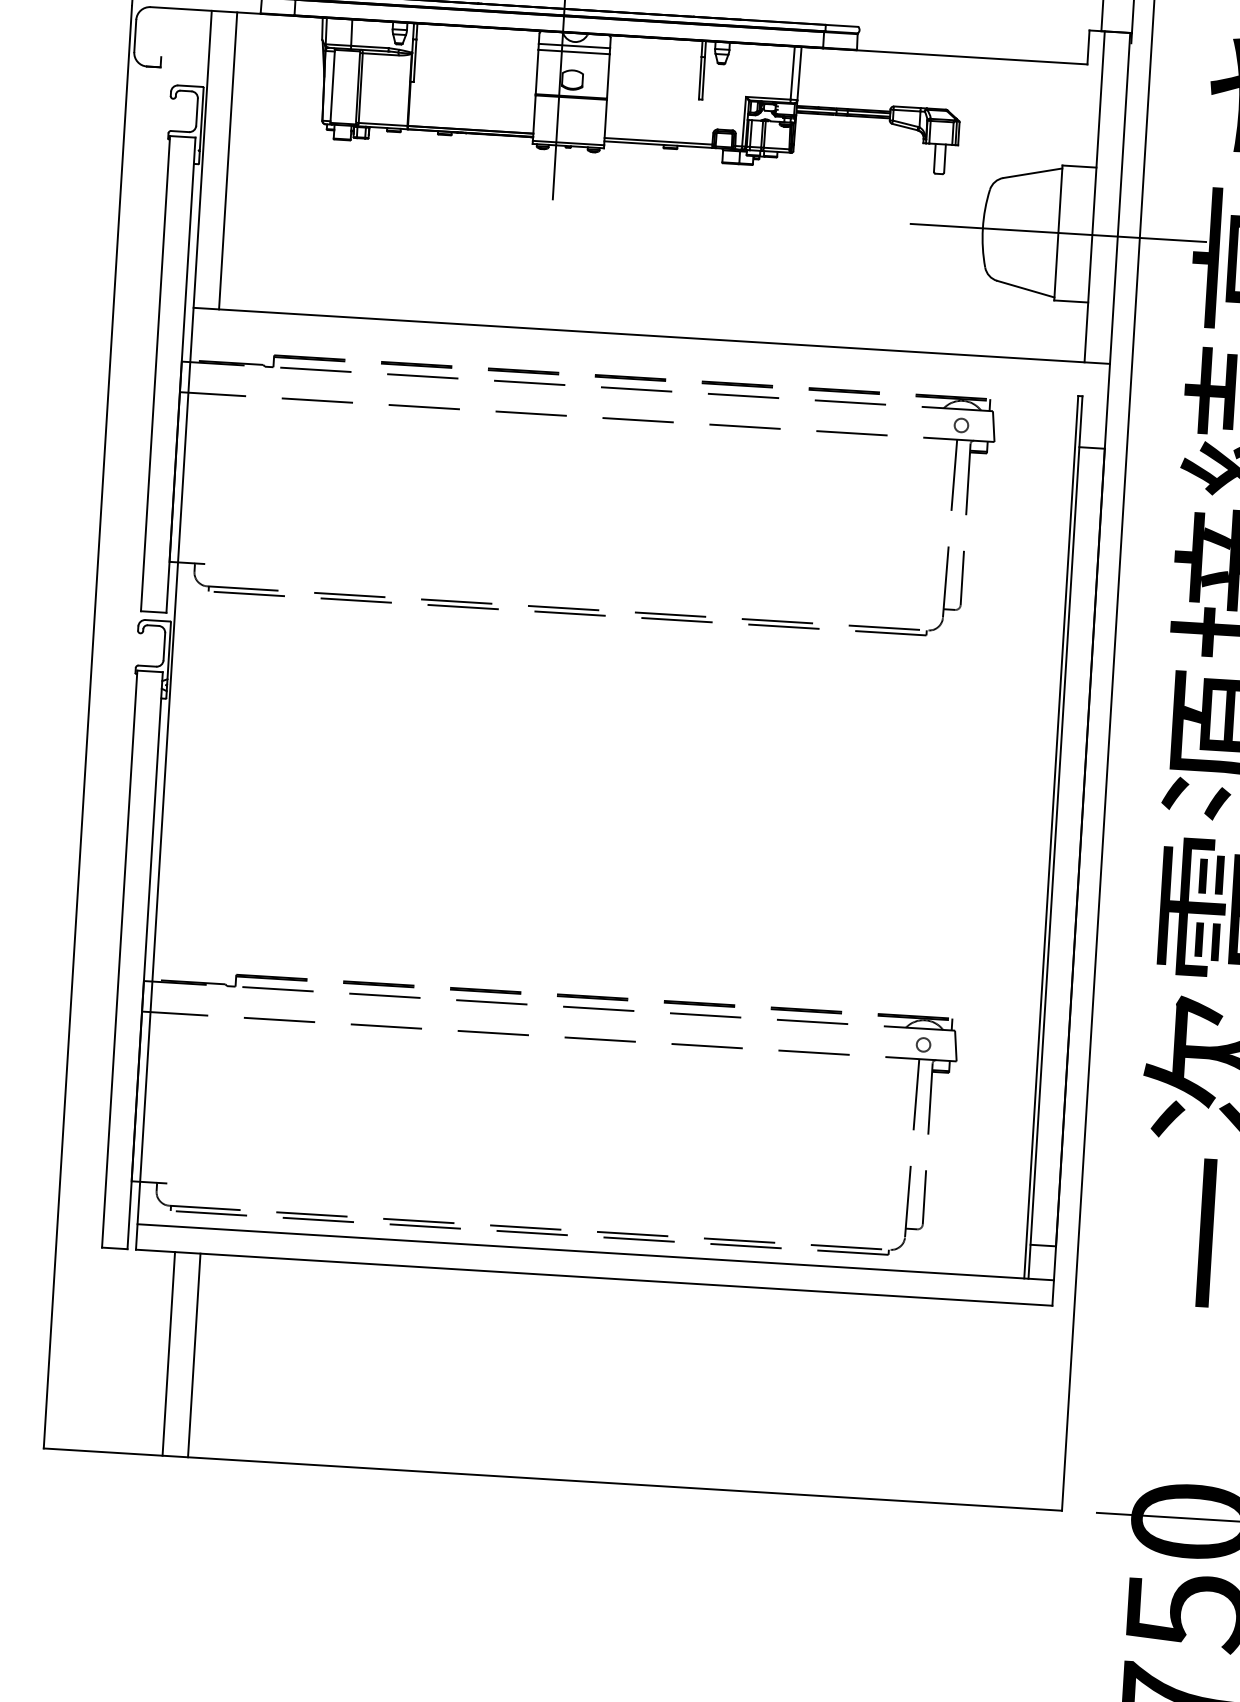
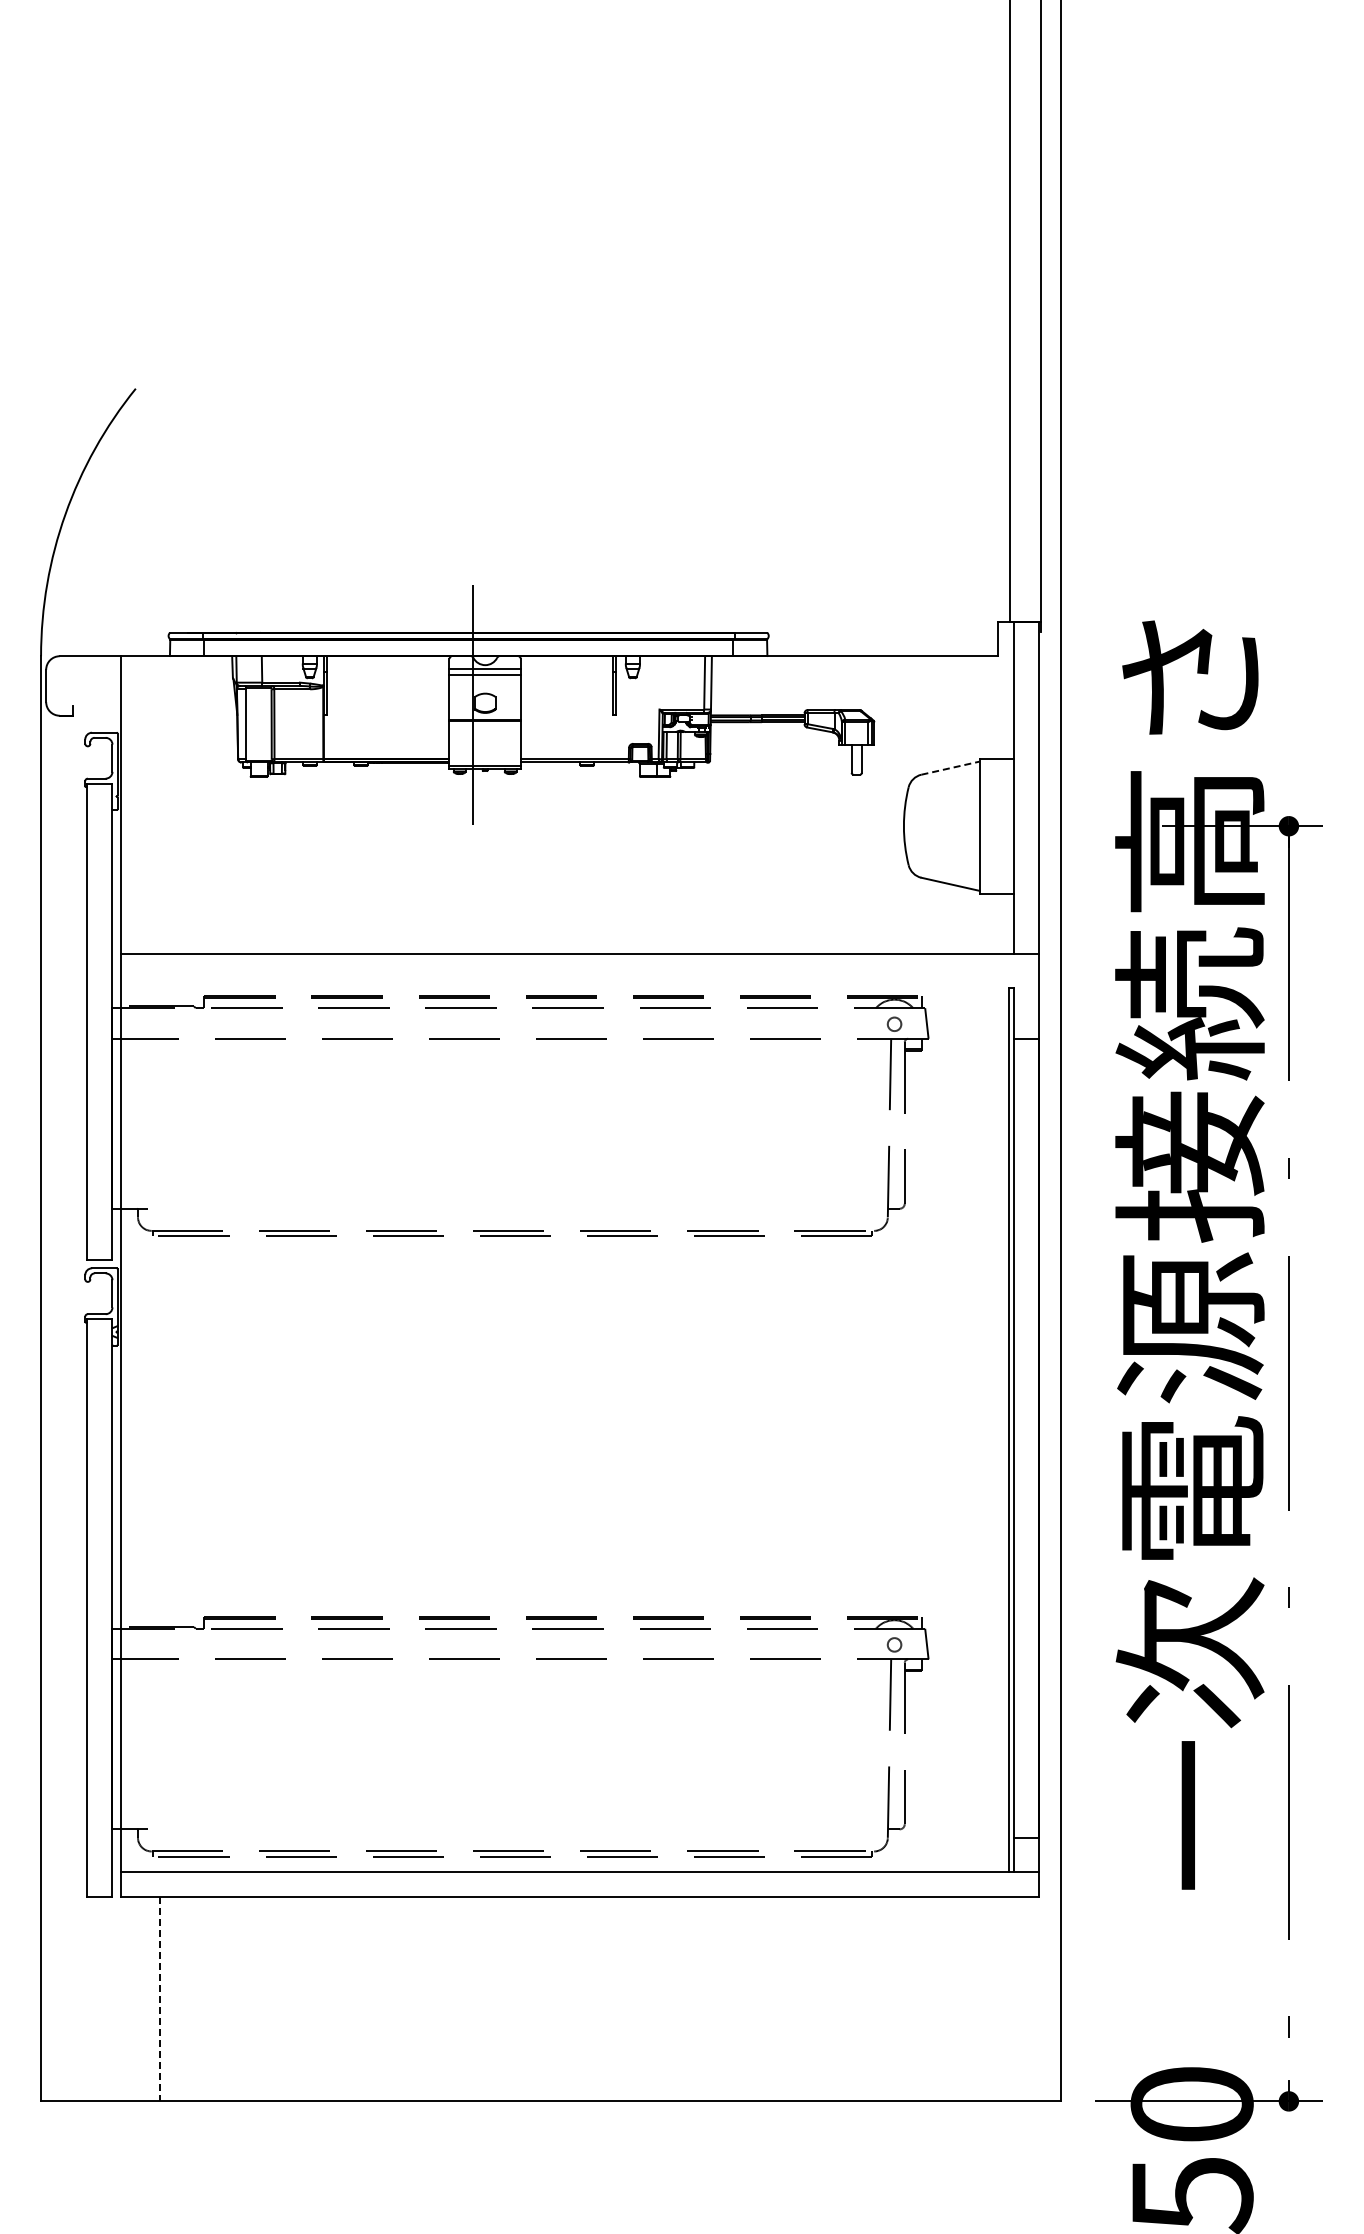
line: (228, 160) -> (146, 804), removed
line: (1032, 173) -> (950, 768), solid -> dashed
line: (1058, 233) -> (979, 826), removed
line: (169, 1354) -> (160, 1999), solid -> dashed
line: (194, 1355) -> (185, 1999), removed

